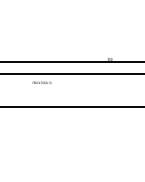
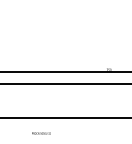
text: (41, 82) -> (40, 133), moved

